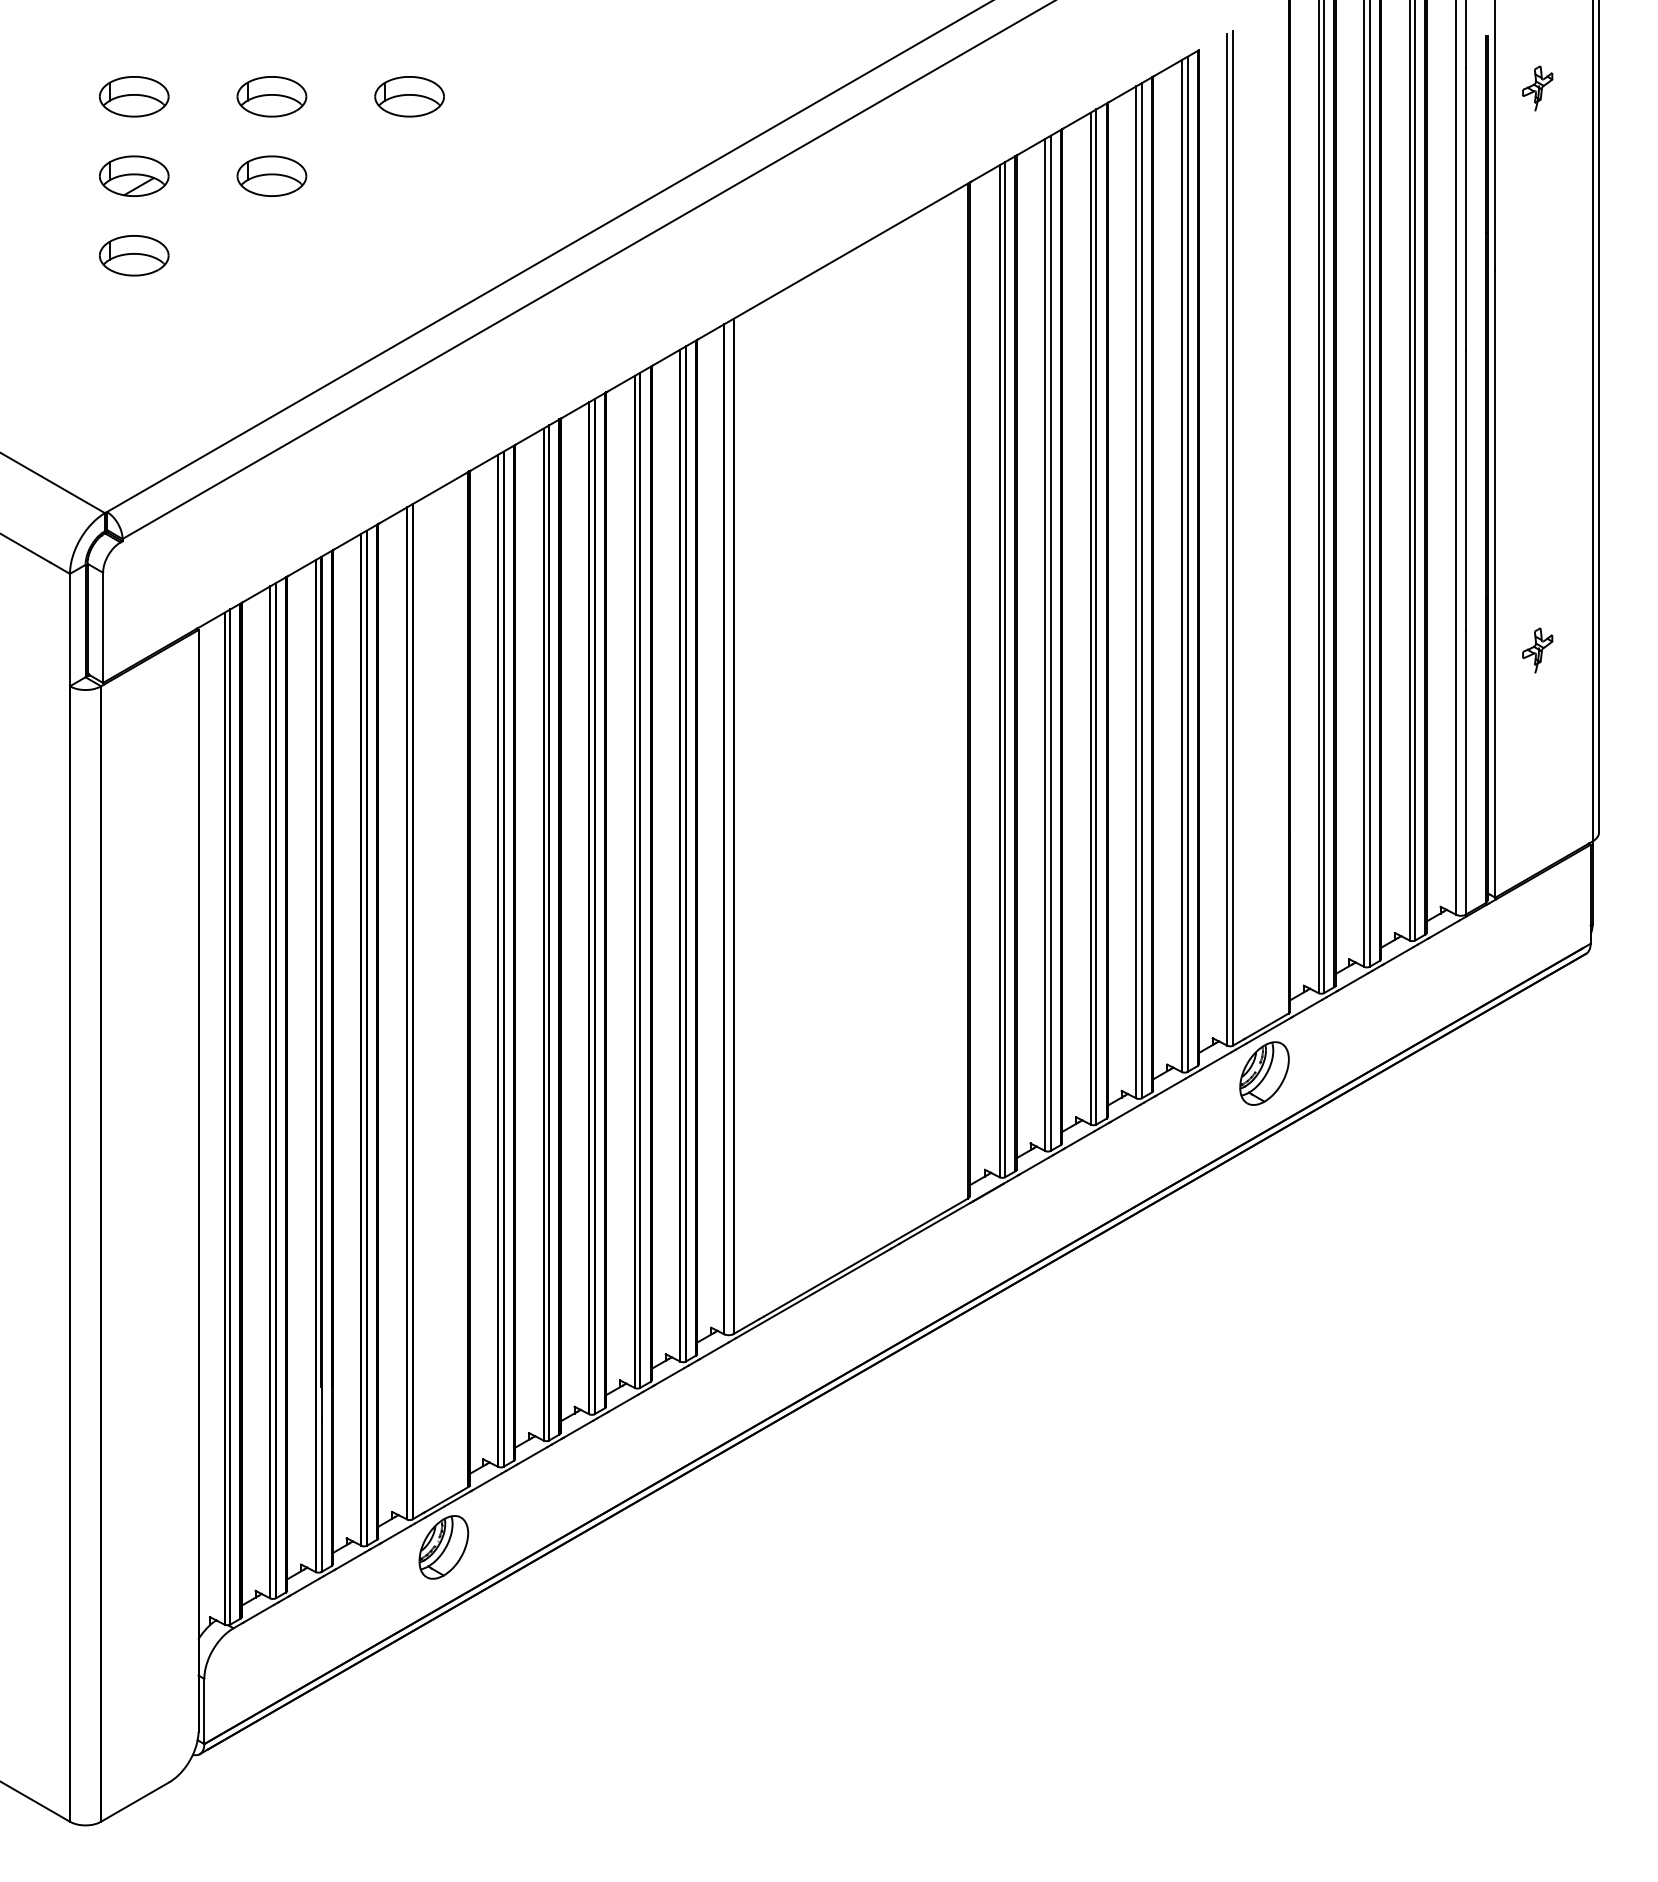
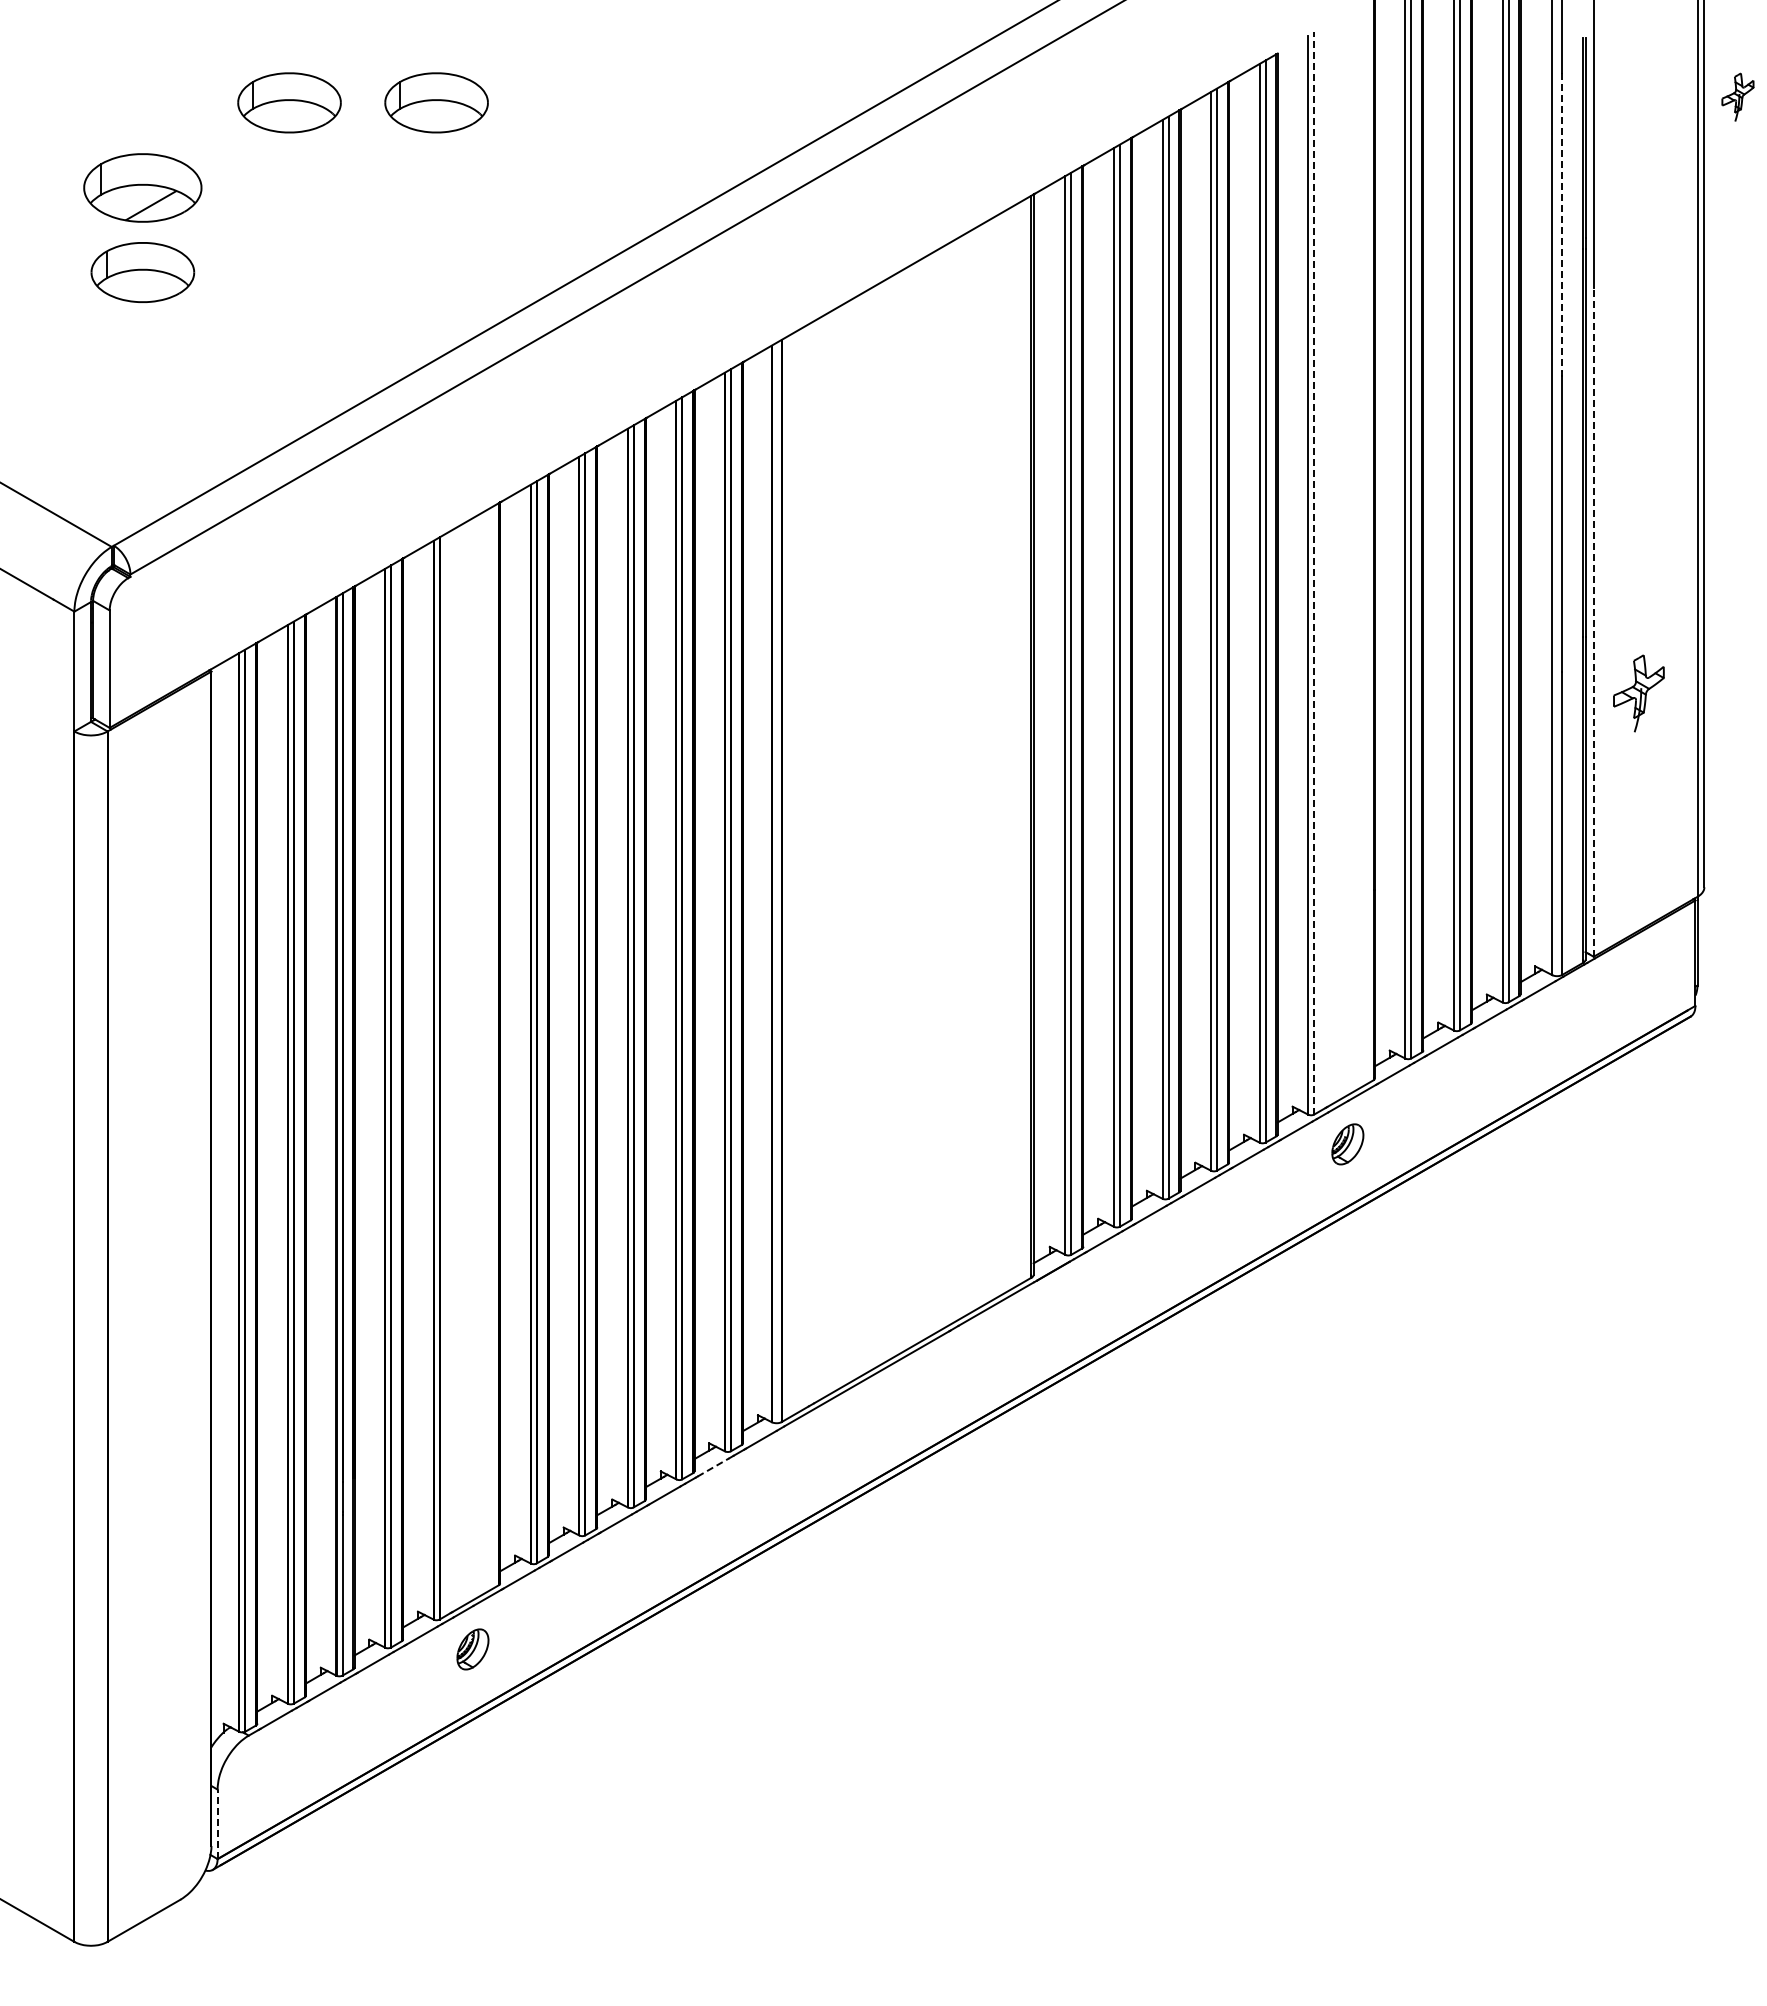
part: (1537, 87) -> (1737, 96), moved
part: (133, 97) -> (142, 103), removed
part: (271, 97) -> (289, 103), size x1.4
part: (408, 97) -> (435, 103), size x1.4
part: (133, 175) -> (142, 187), size x1.6
part: (271, 175) -> (289, 187), removed
line: (1465, 208) -> (1562, 222), solid -> dashed
part: (133, 255) -> (142, 272), size x1.4
line: (1233, 537) -> (1314, 572), solid -> dashed
line: (1495, 583) -> (1593, 621), solid -> dashed
part: (1537, 650) -> (1638, 693), size x1.6
part: (1264, 1073) -> (1347, 1144), size x0.6
line: (669, 1376) -> (713, 1467), solid -> dashed
part: (443, 1547) -> (472, 1649), size x0.6
line: (204, 1711) -> (217, 1824), solid -> dashed

